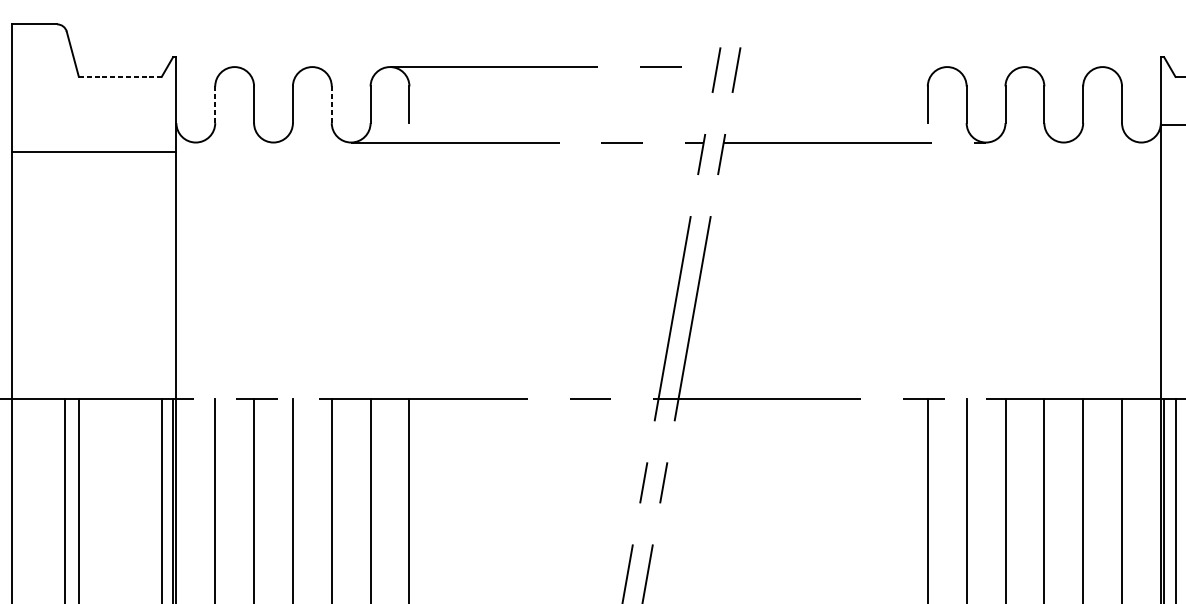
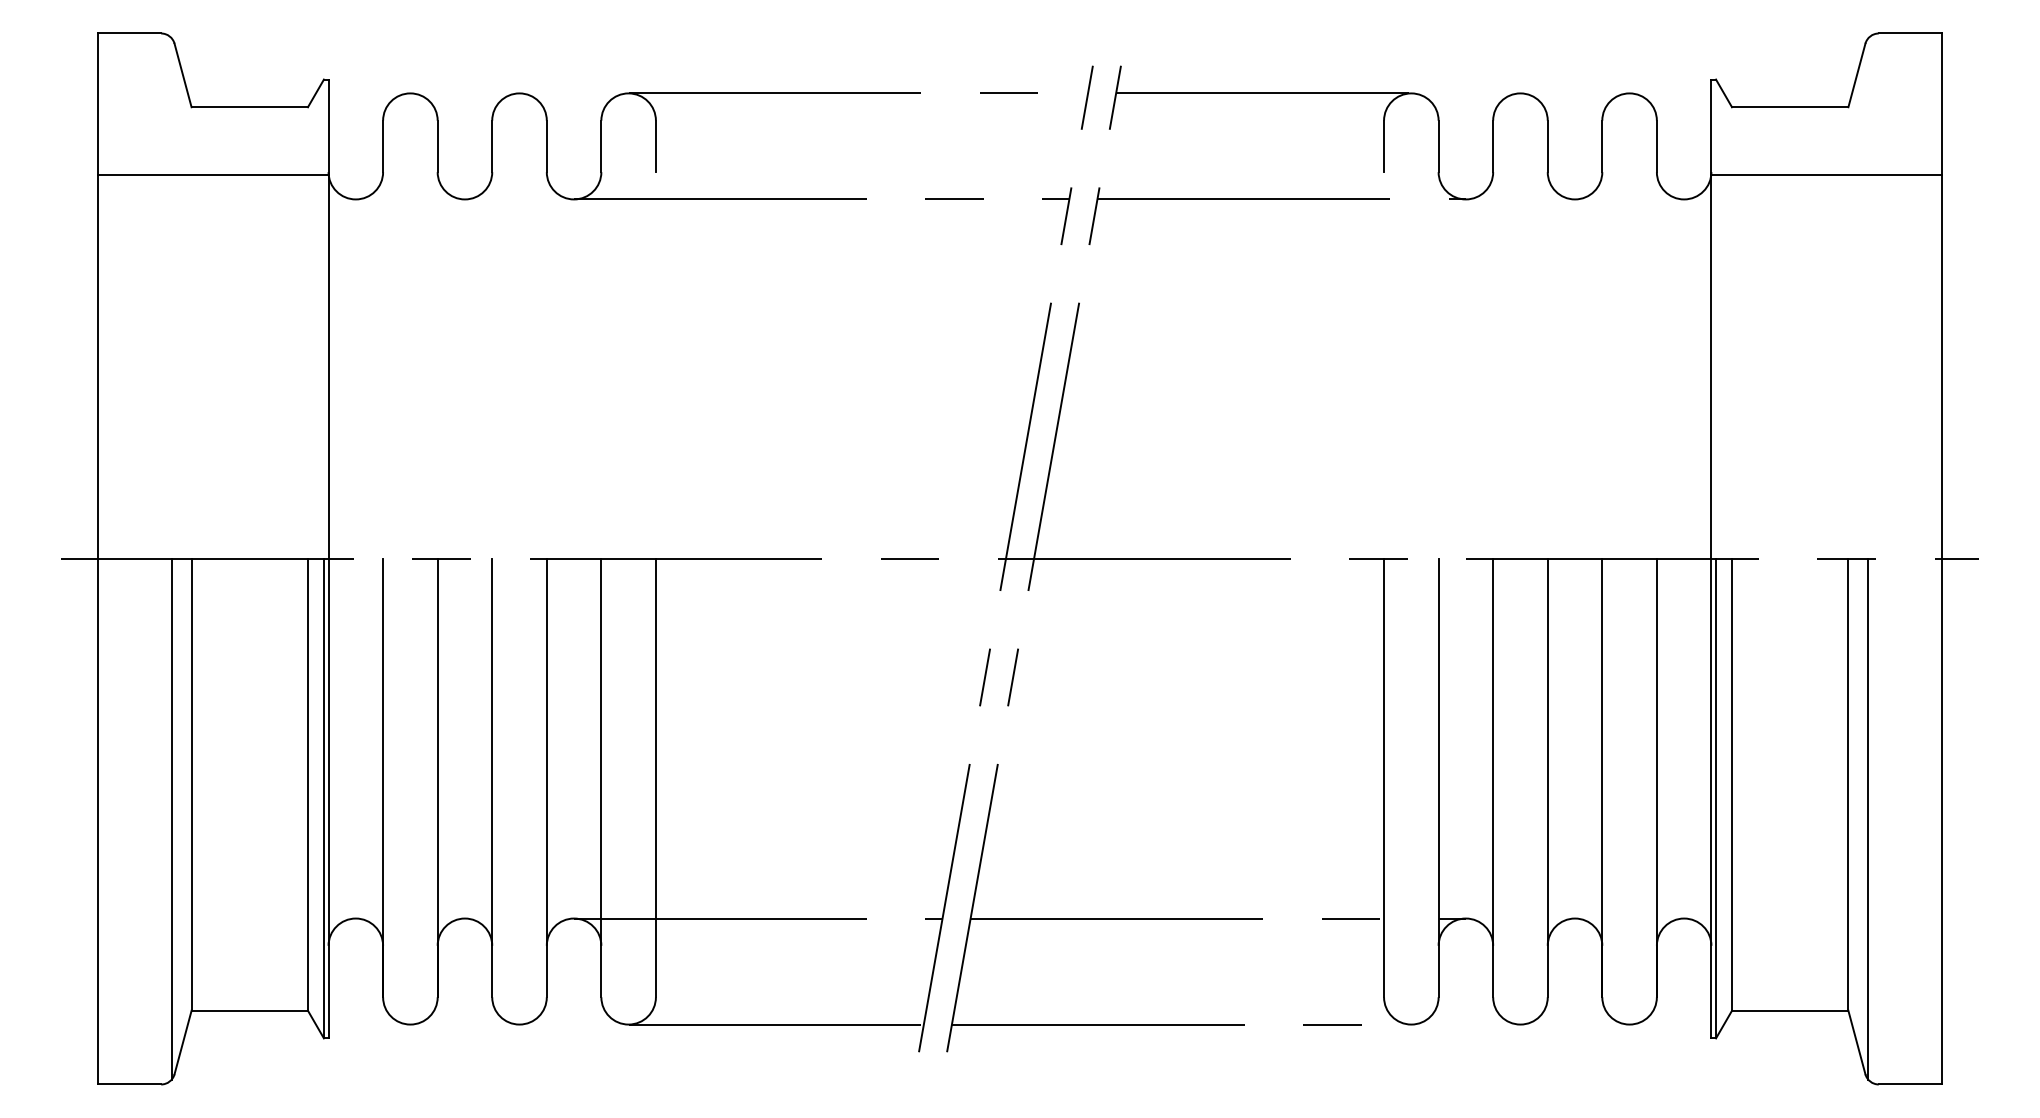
line: (841, 67) -> (1263, 93), added
line: (120, 77) -> (250, 107), dashed -> solid
line: (215, 104) -> (383, 146), dashed -> solid
line: (331, 104) -> (546, 146), dashed -> solid
line: (94, 151) -> (213, 175), moved

